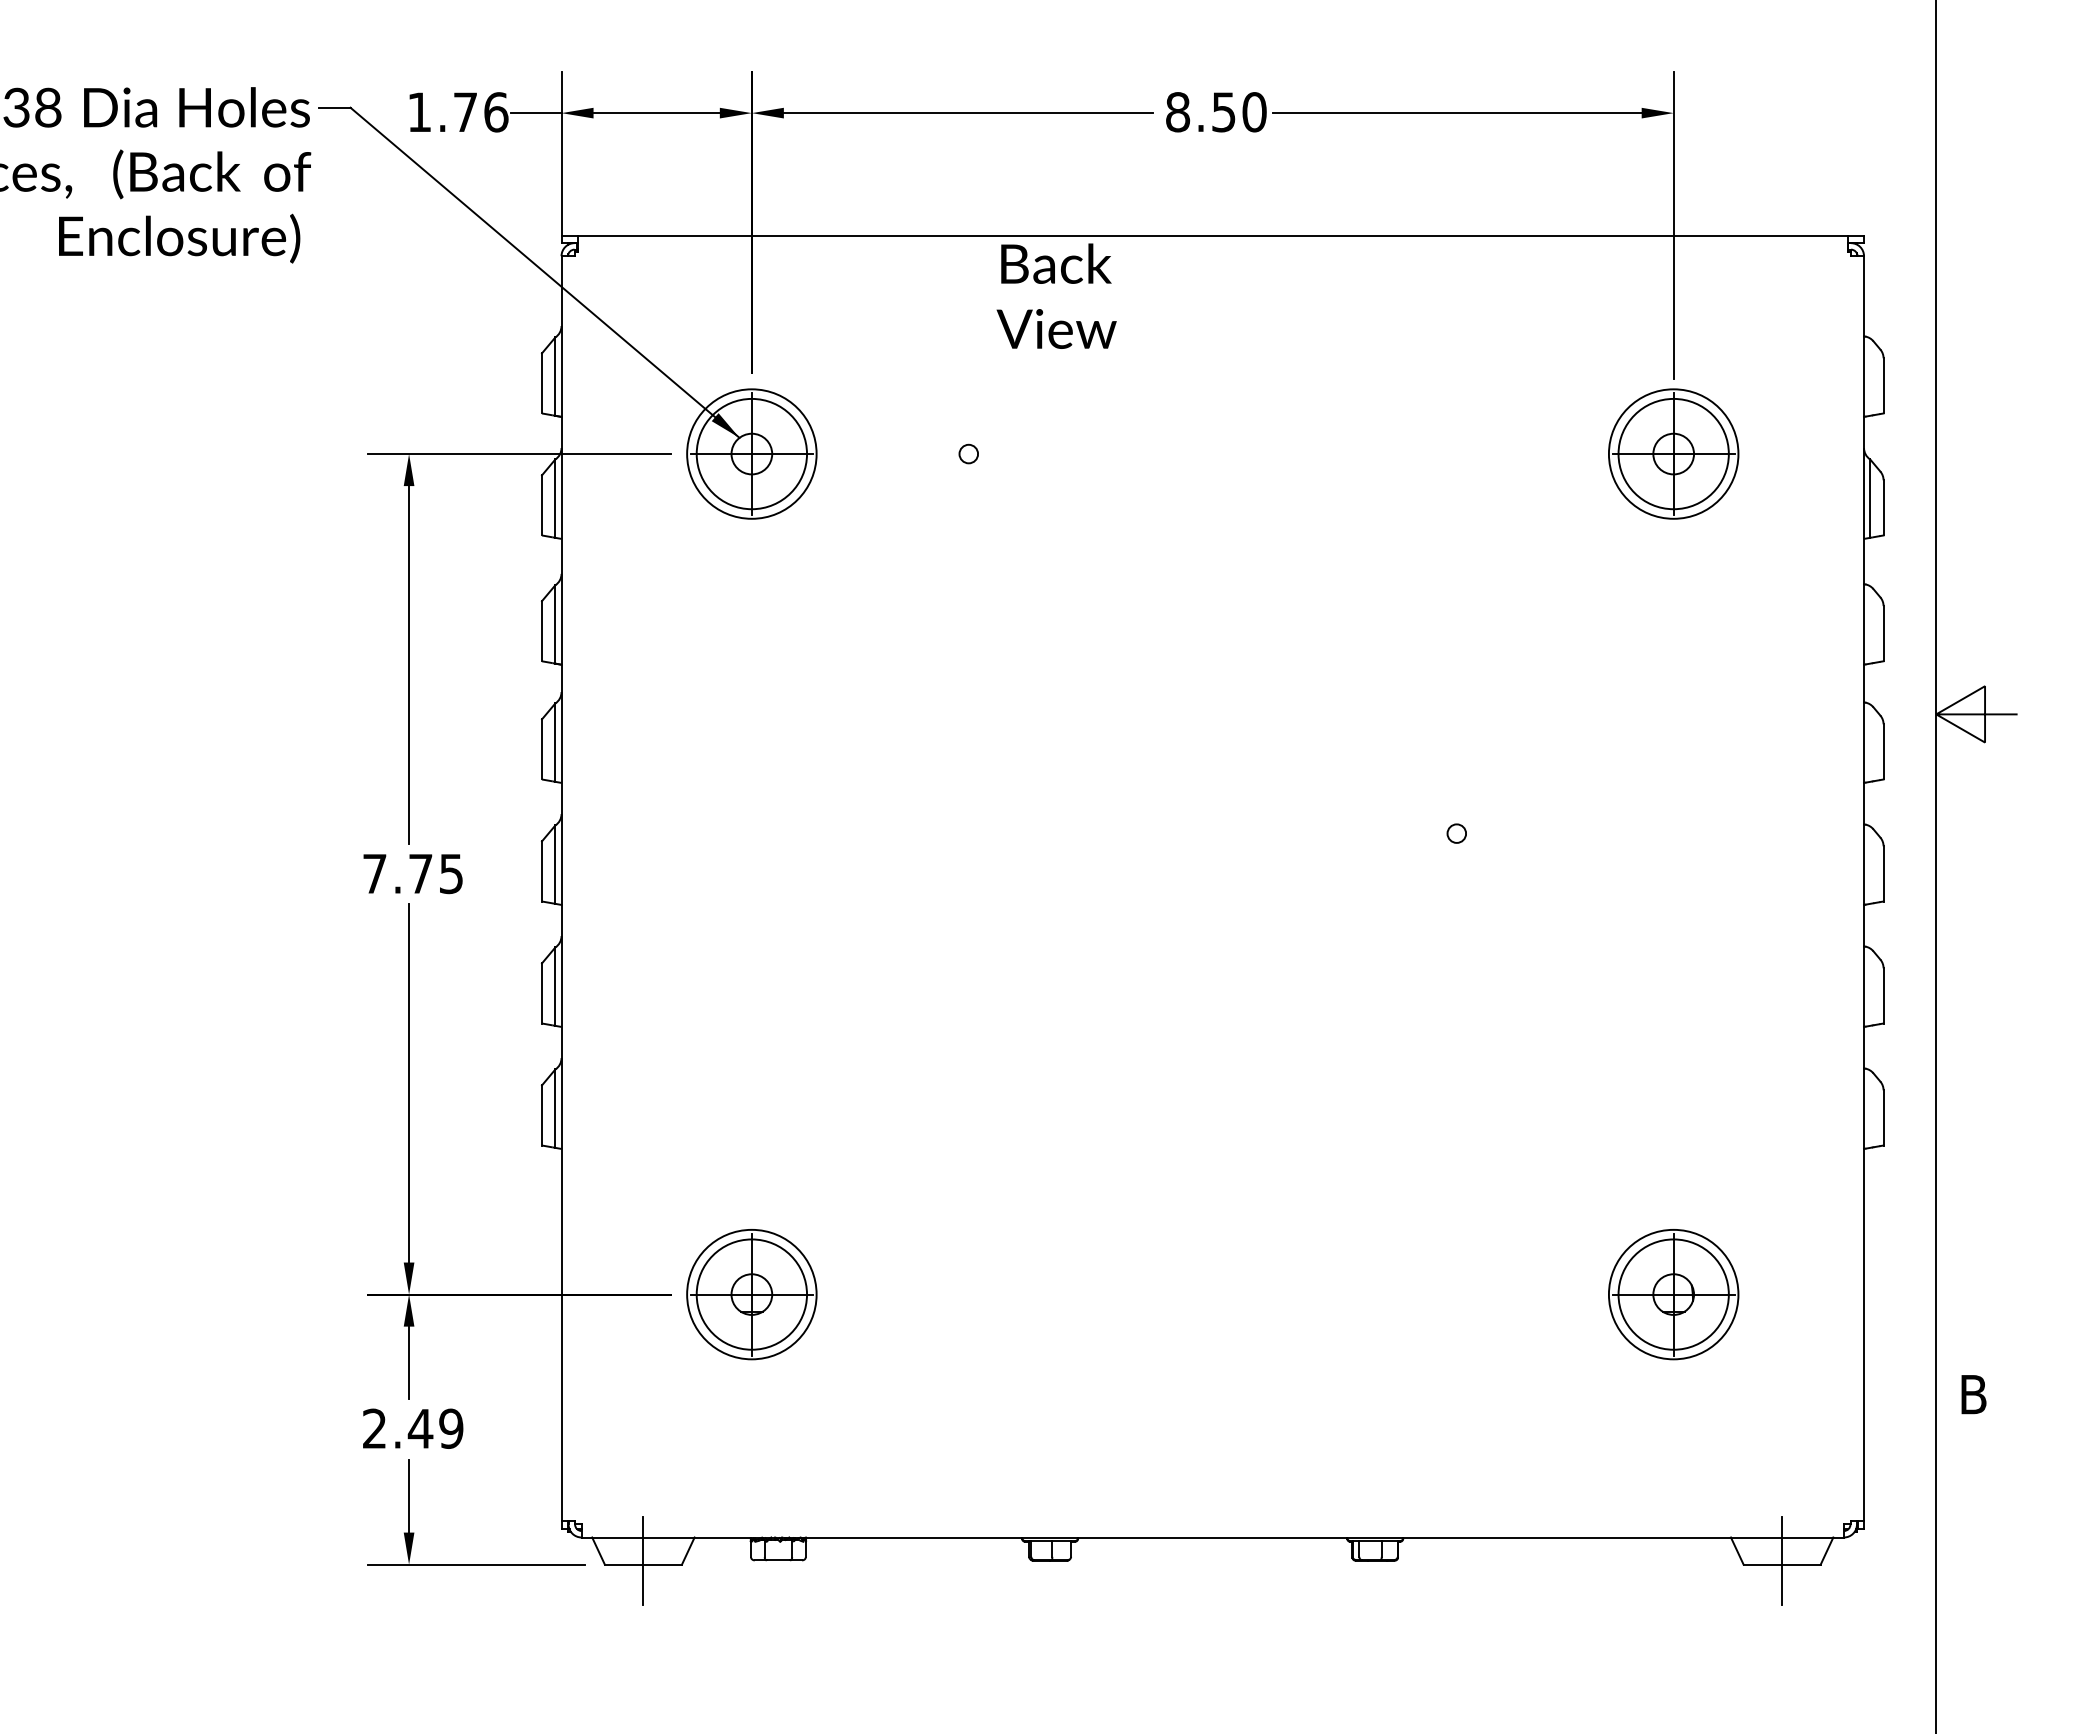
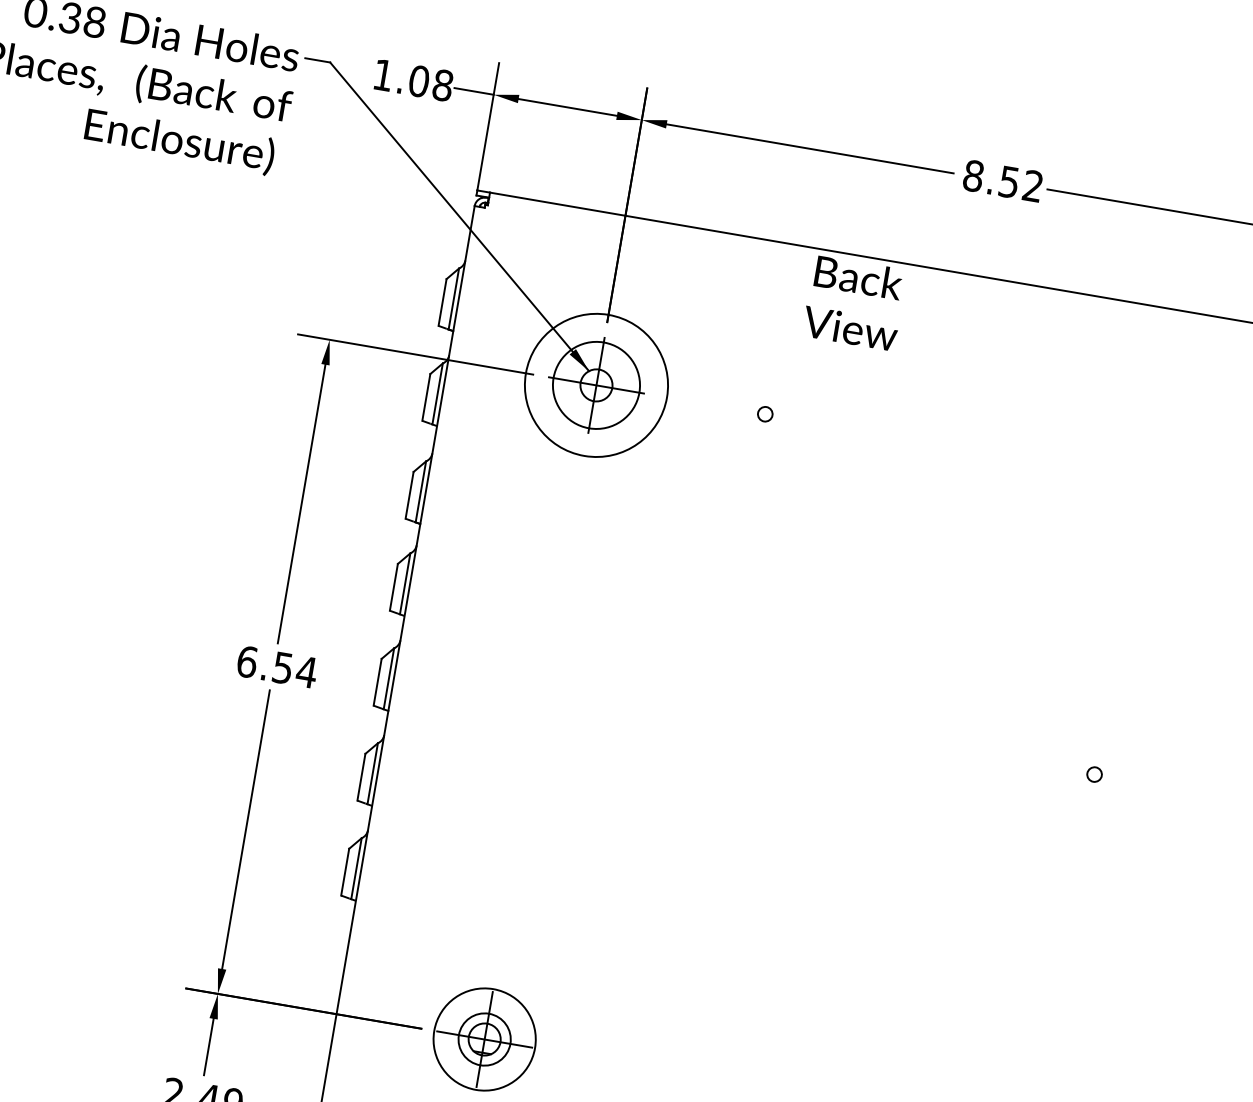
text: (480, 112) -> (430, 83), 1.76 -> 1.08
text: (1254, 112) -> (1033, 186), 8.50 -> 8.52
circle: (751, 453) -> (596, 384), size x1.4
text: (413, 873) -> (277, 666), 7.75 -> 6.54
circle: (751, 1294) -> (484, 1039), size x0.6

